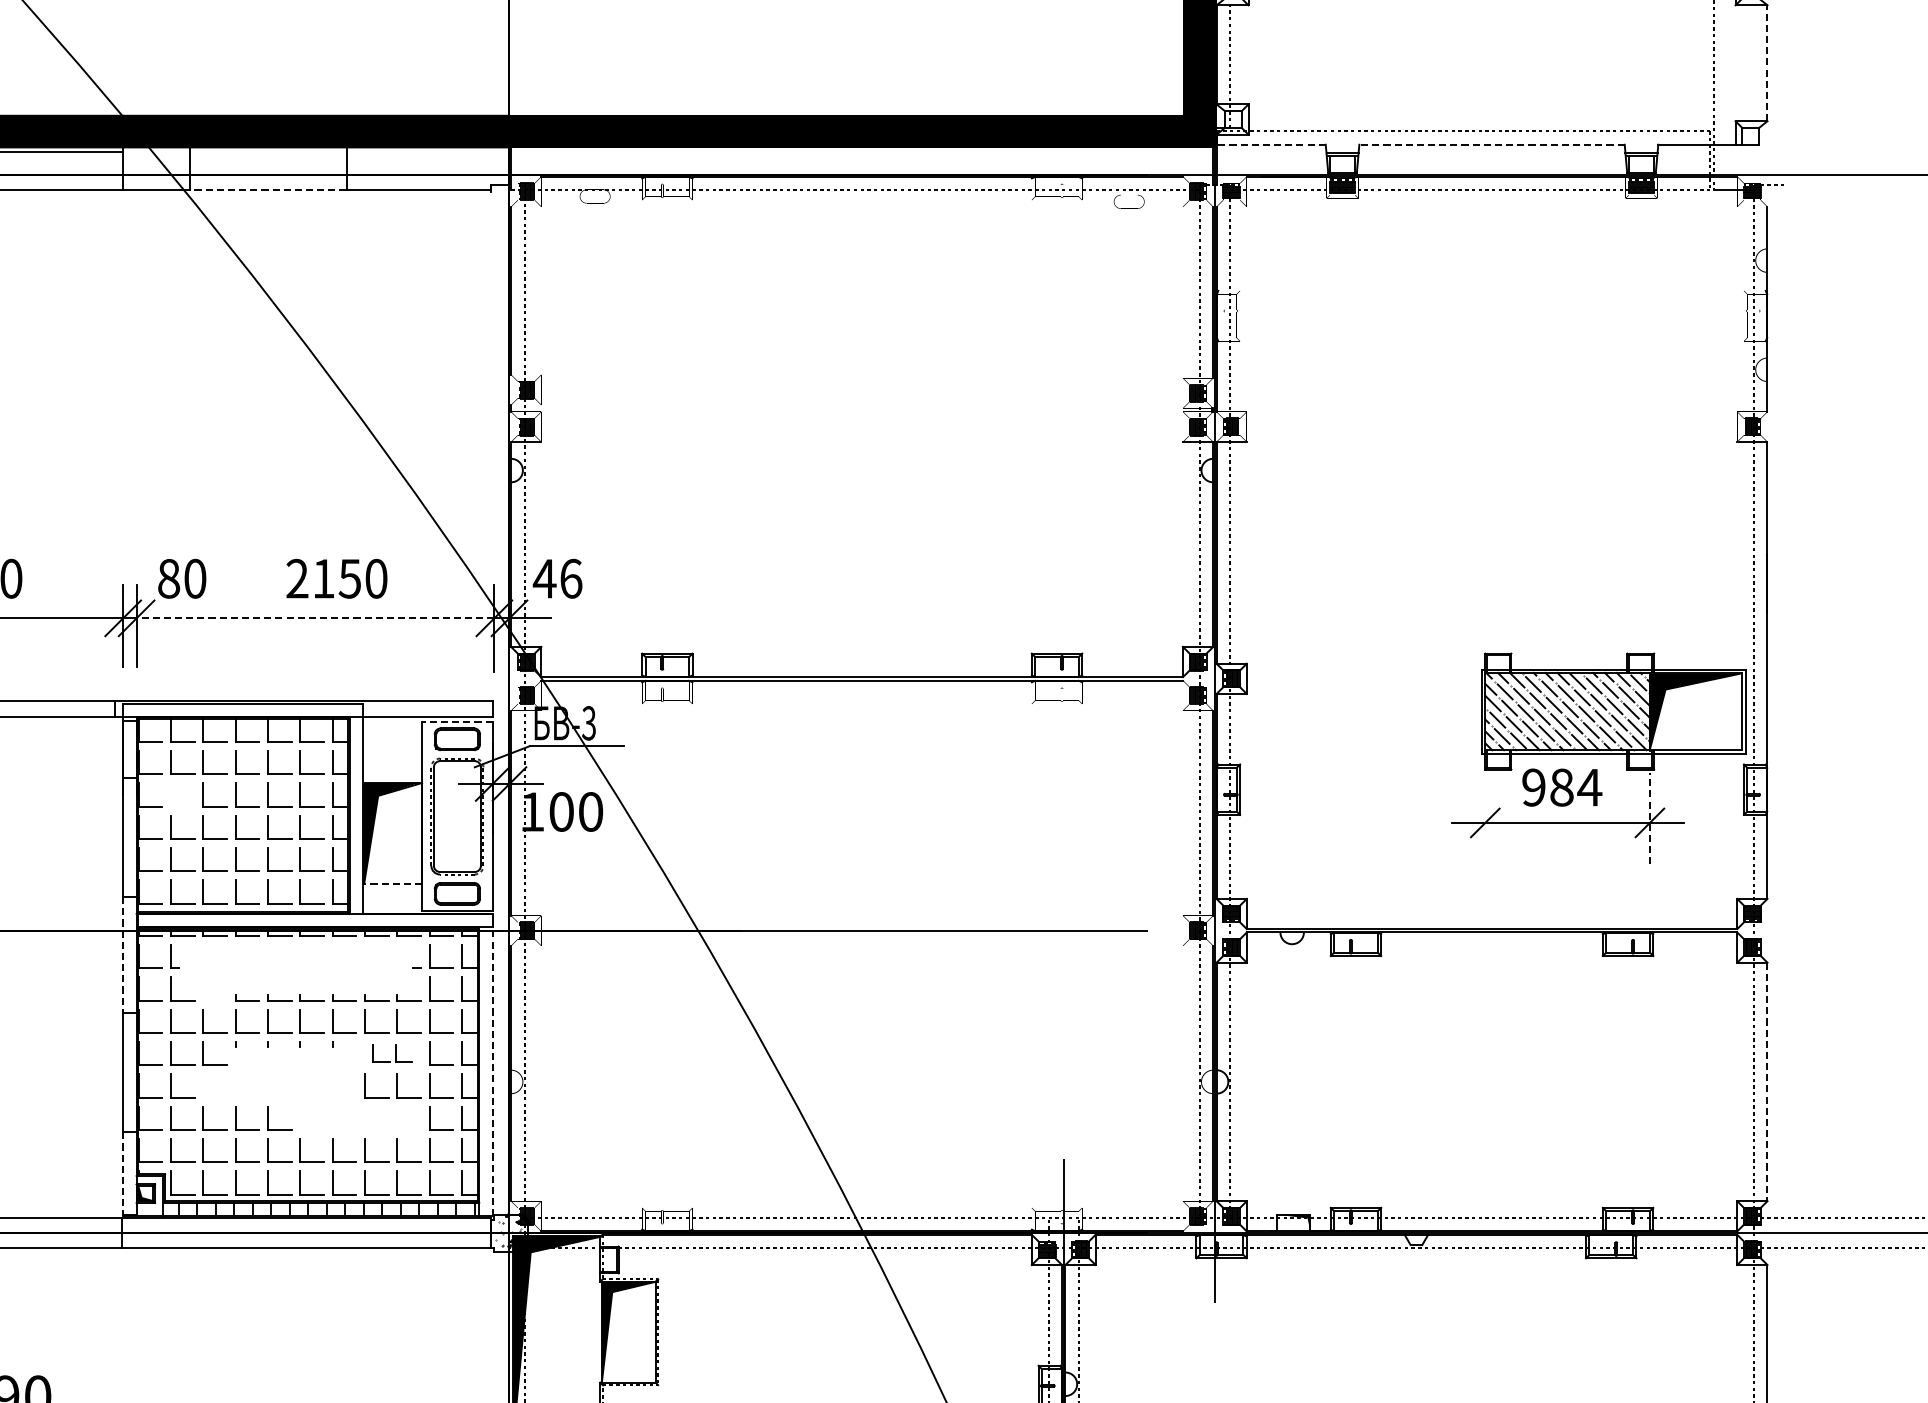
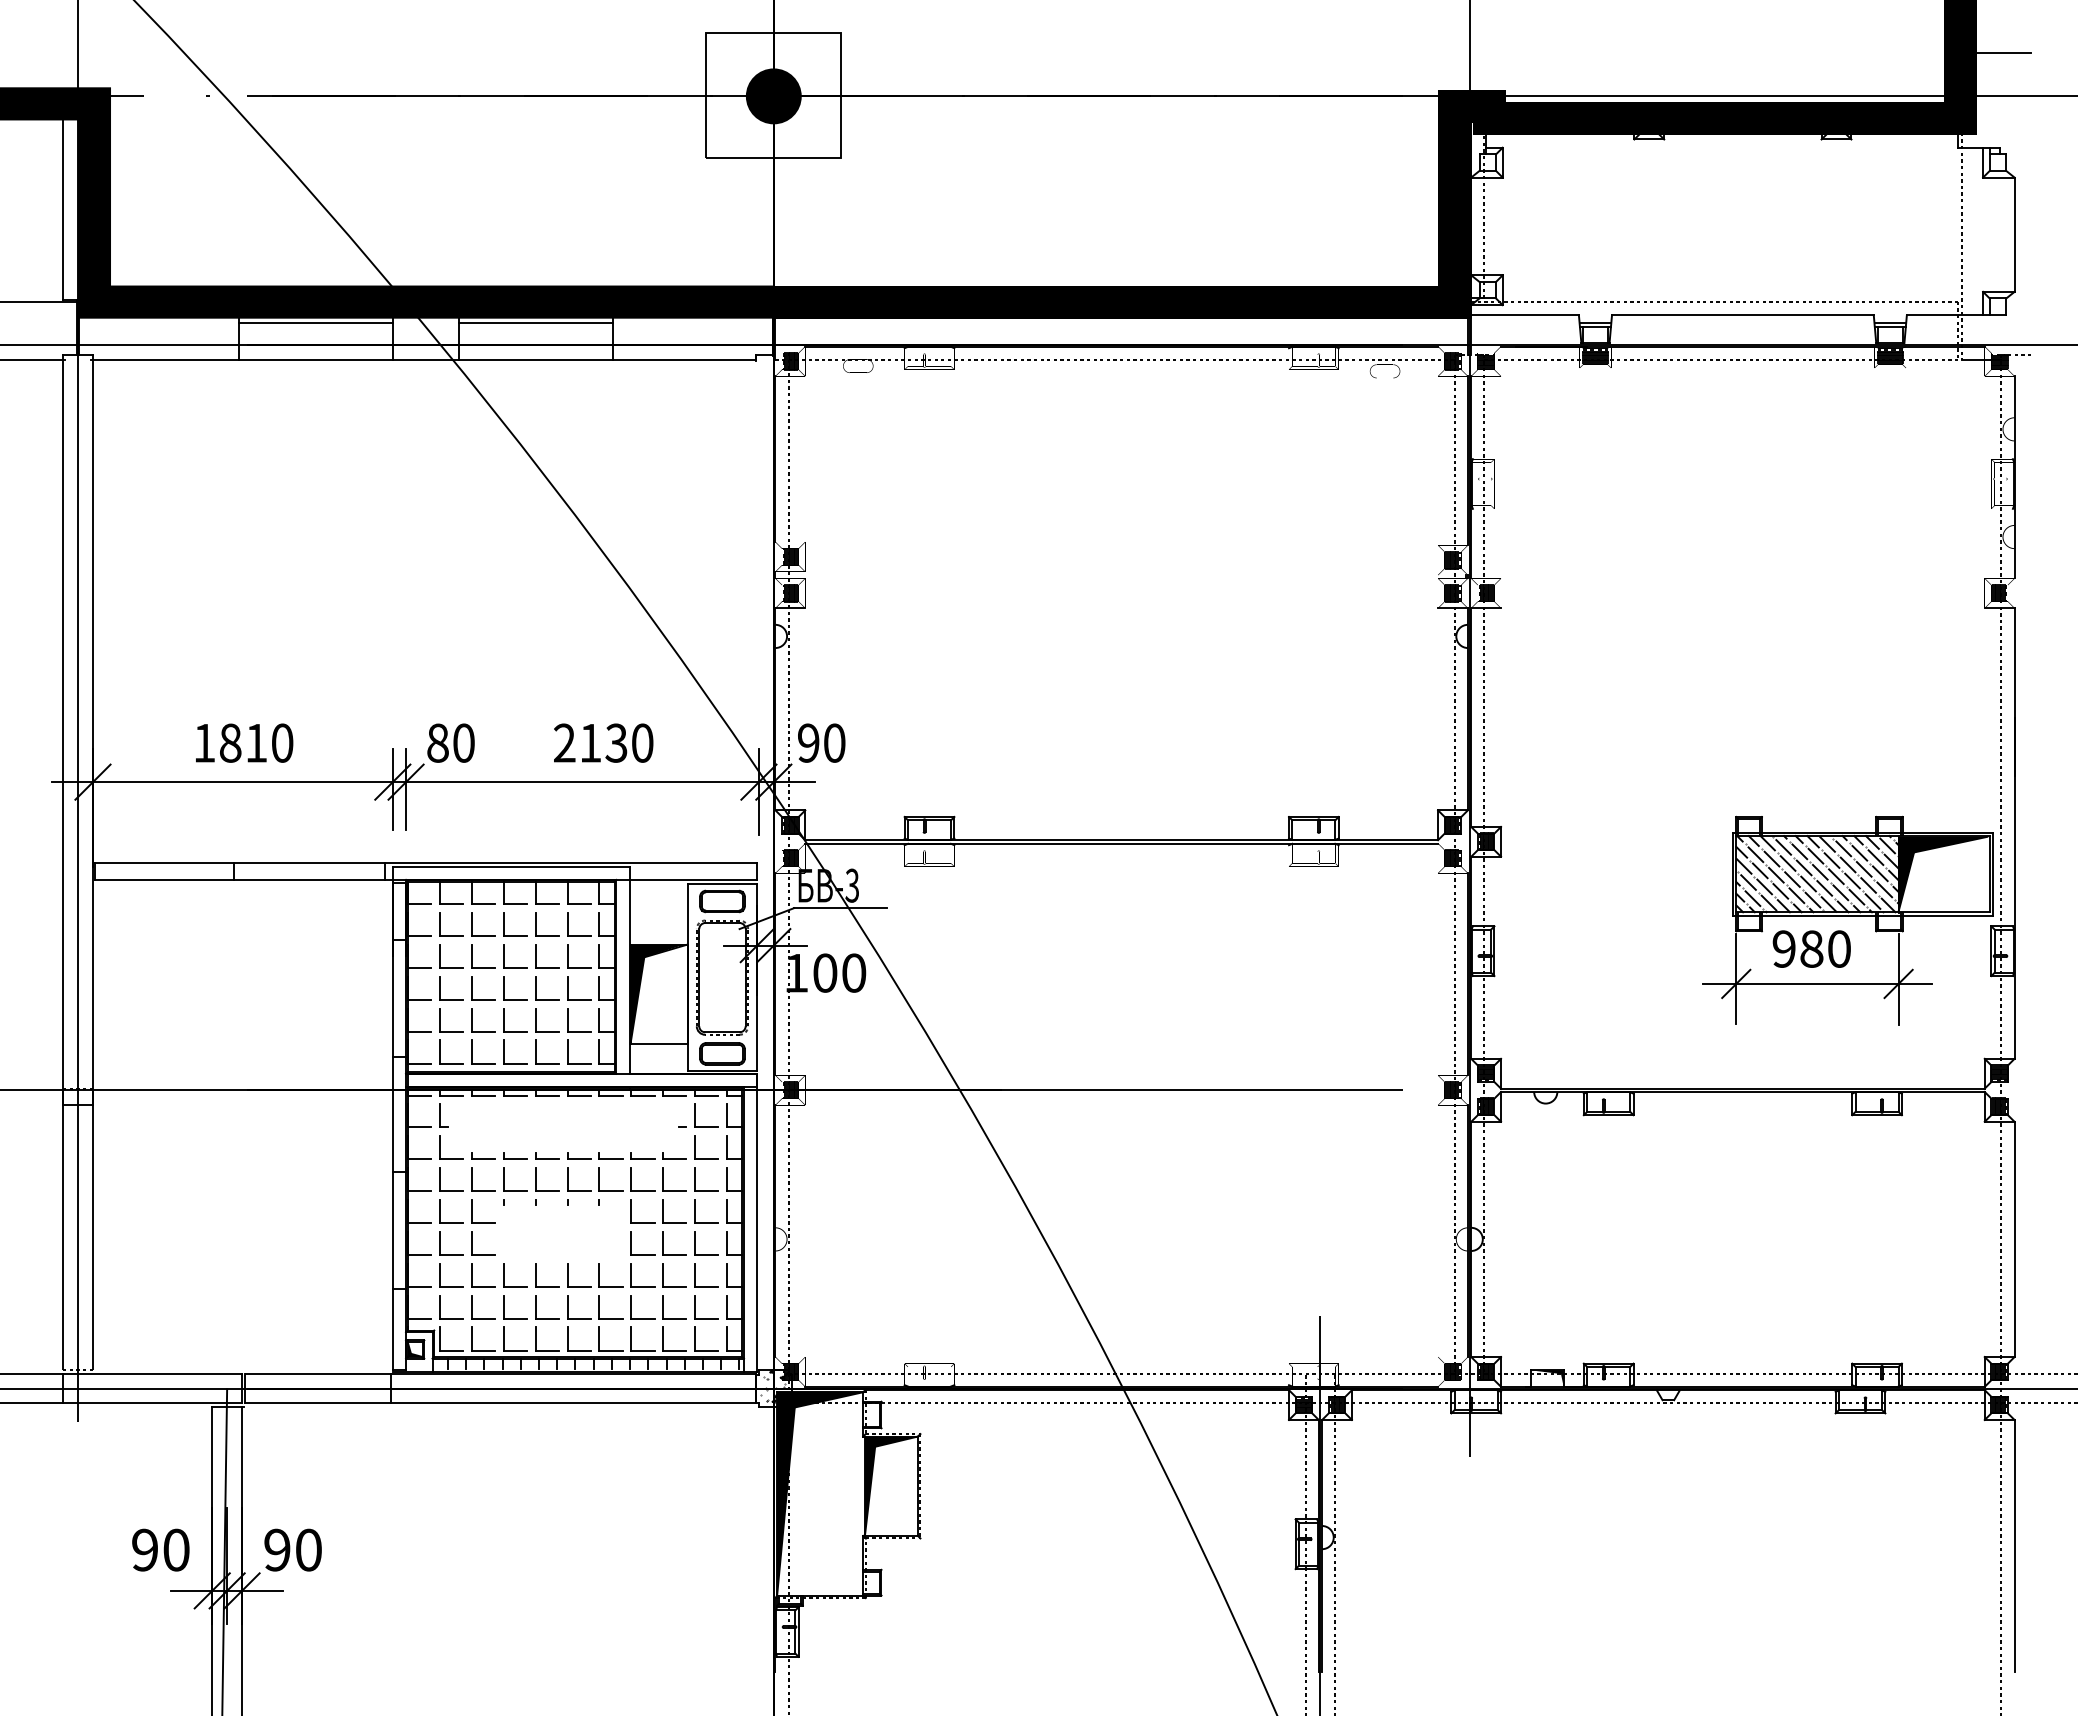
line: (1767, 63) -> (2014, 234), dashed -> solid
line: (1271, 145) -> (1525, 315), dashed -> solid
line: (1491, 145) -> (1742, 315), dashed -> solid
line: (268, 152) -> (536, 322), added
line: (267, 189) -> (535, 359), dashed -> solid
text: (349, 578) -> (616, 742), 2150 -> 2130
text: (556, 578) -> (820, 742), 46 -> 90
line: (314, 618) -> (581, 782), dashed -> solid
line: (457, 722) -> (722, 884), dashed -> solid
text: (1588, 786) -> (1838, 948), 984 -> 980
part: (171, 795) -> (440, 956), added
line: (1485, 818) -> (1736, 979), added
line: (1649, 818) -> (1898, 979), dashed -> solid
line: (393, 883) -> (659, 1043), dashed -> solid
line: (122, 955) -> (392, 1114), dashed -> solid
part: (215, 996) -> (483, 1155), added
part: (392, 1053) -> (658, 1211), size x1.43
line: (492, 1064) -> (757, 1222), dashed -> solid
line: (1767, 1082) -> (2014, 1239), dashed -> solid
part: (203, 1086) -> (472, 1243), added
part: (360, 1118) -> (626, 1275), added
line: (122, 1173) -> (392, 1329), dashed -> solid

